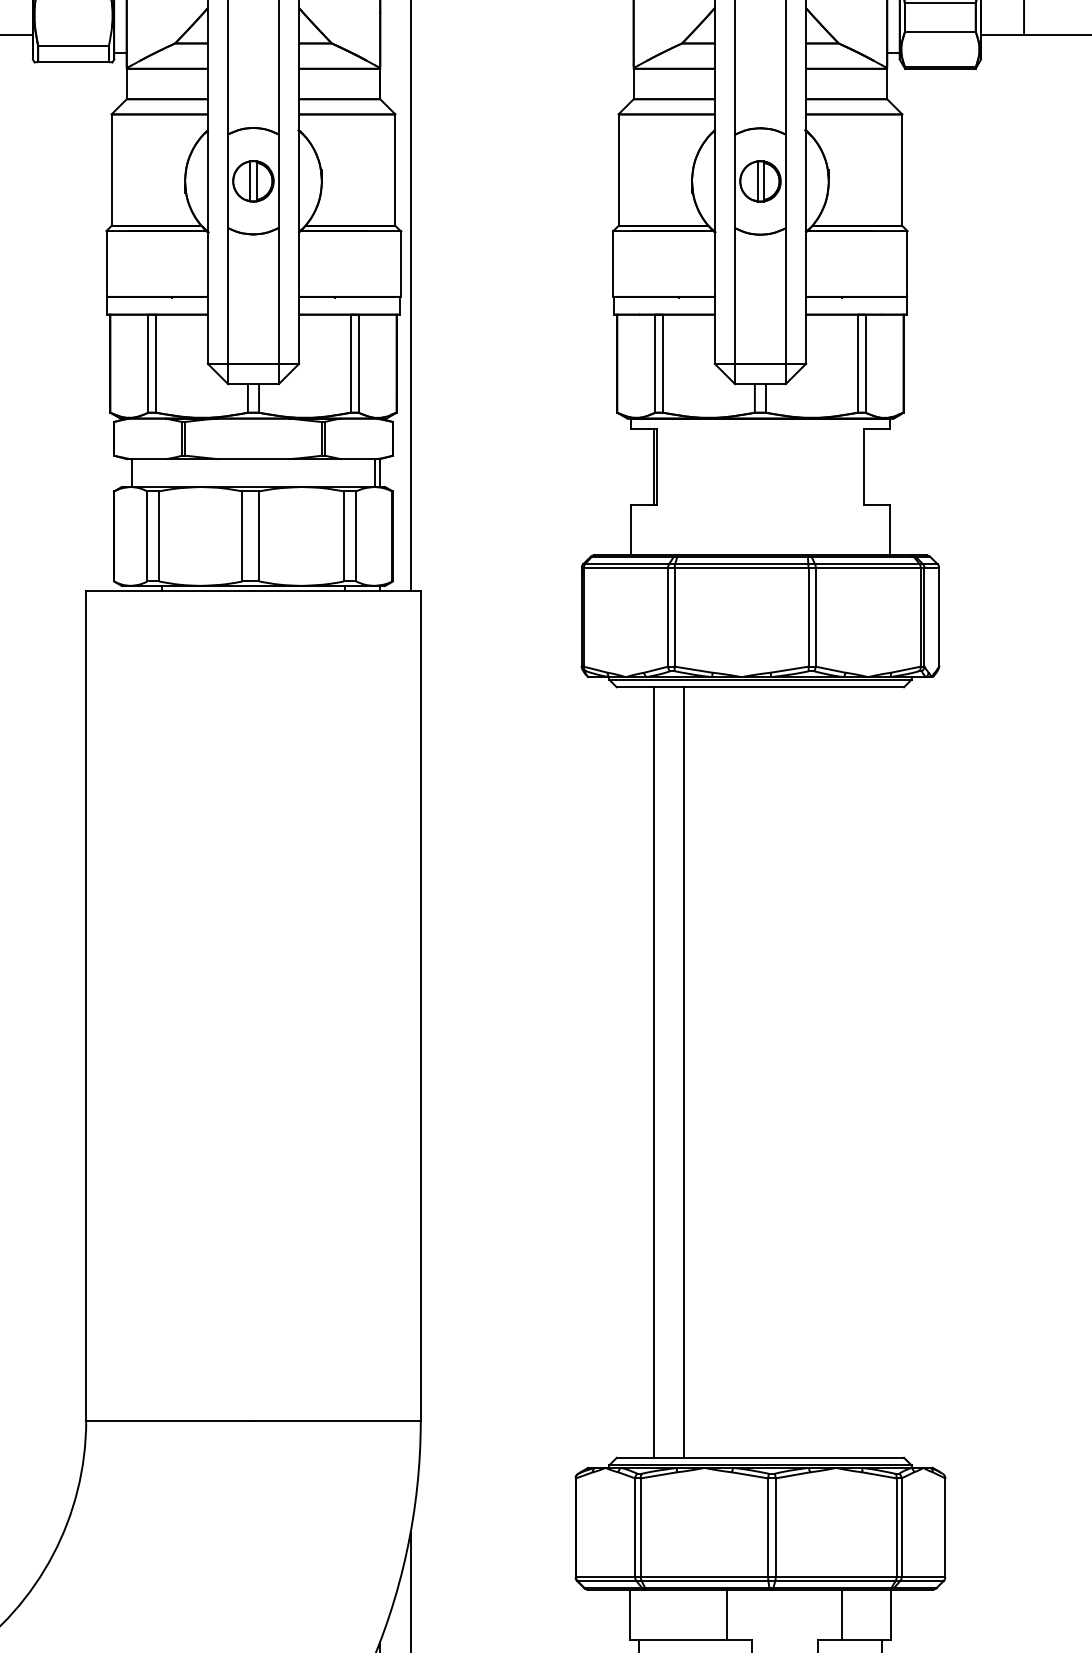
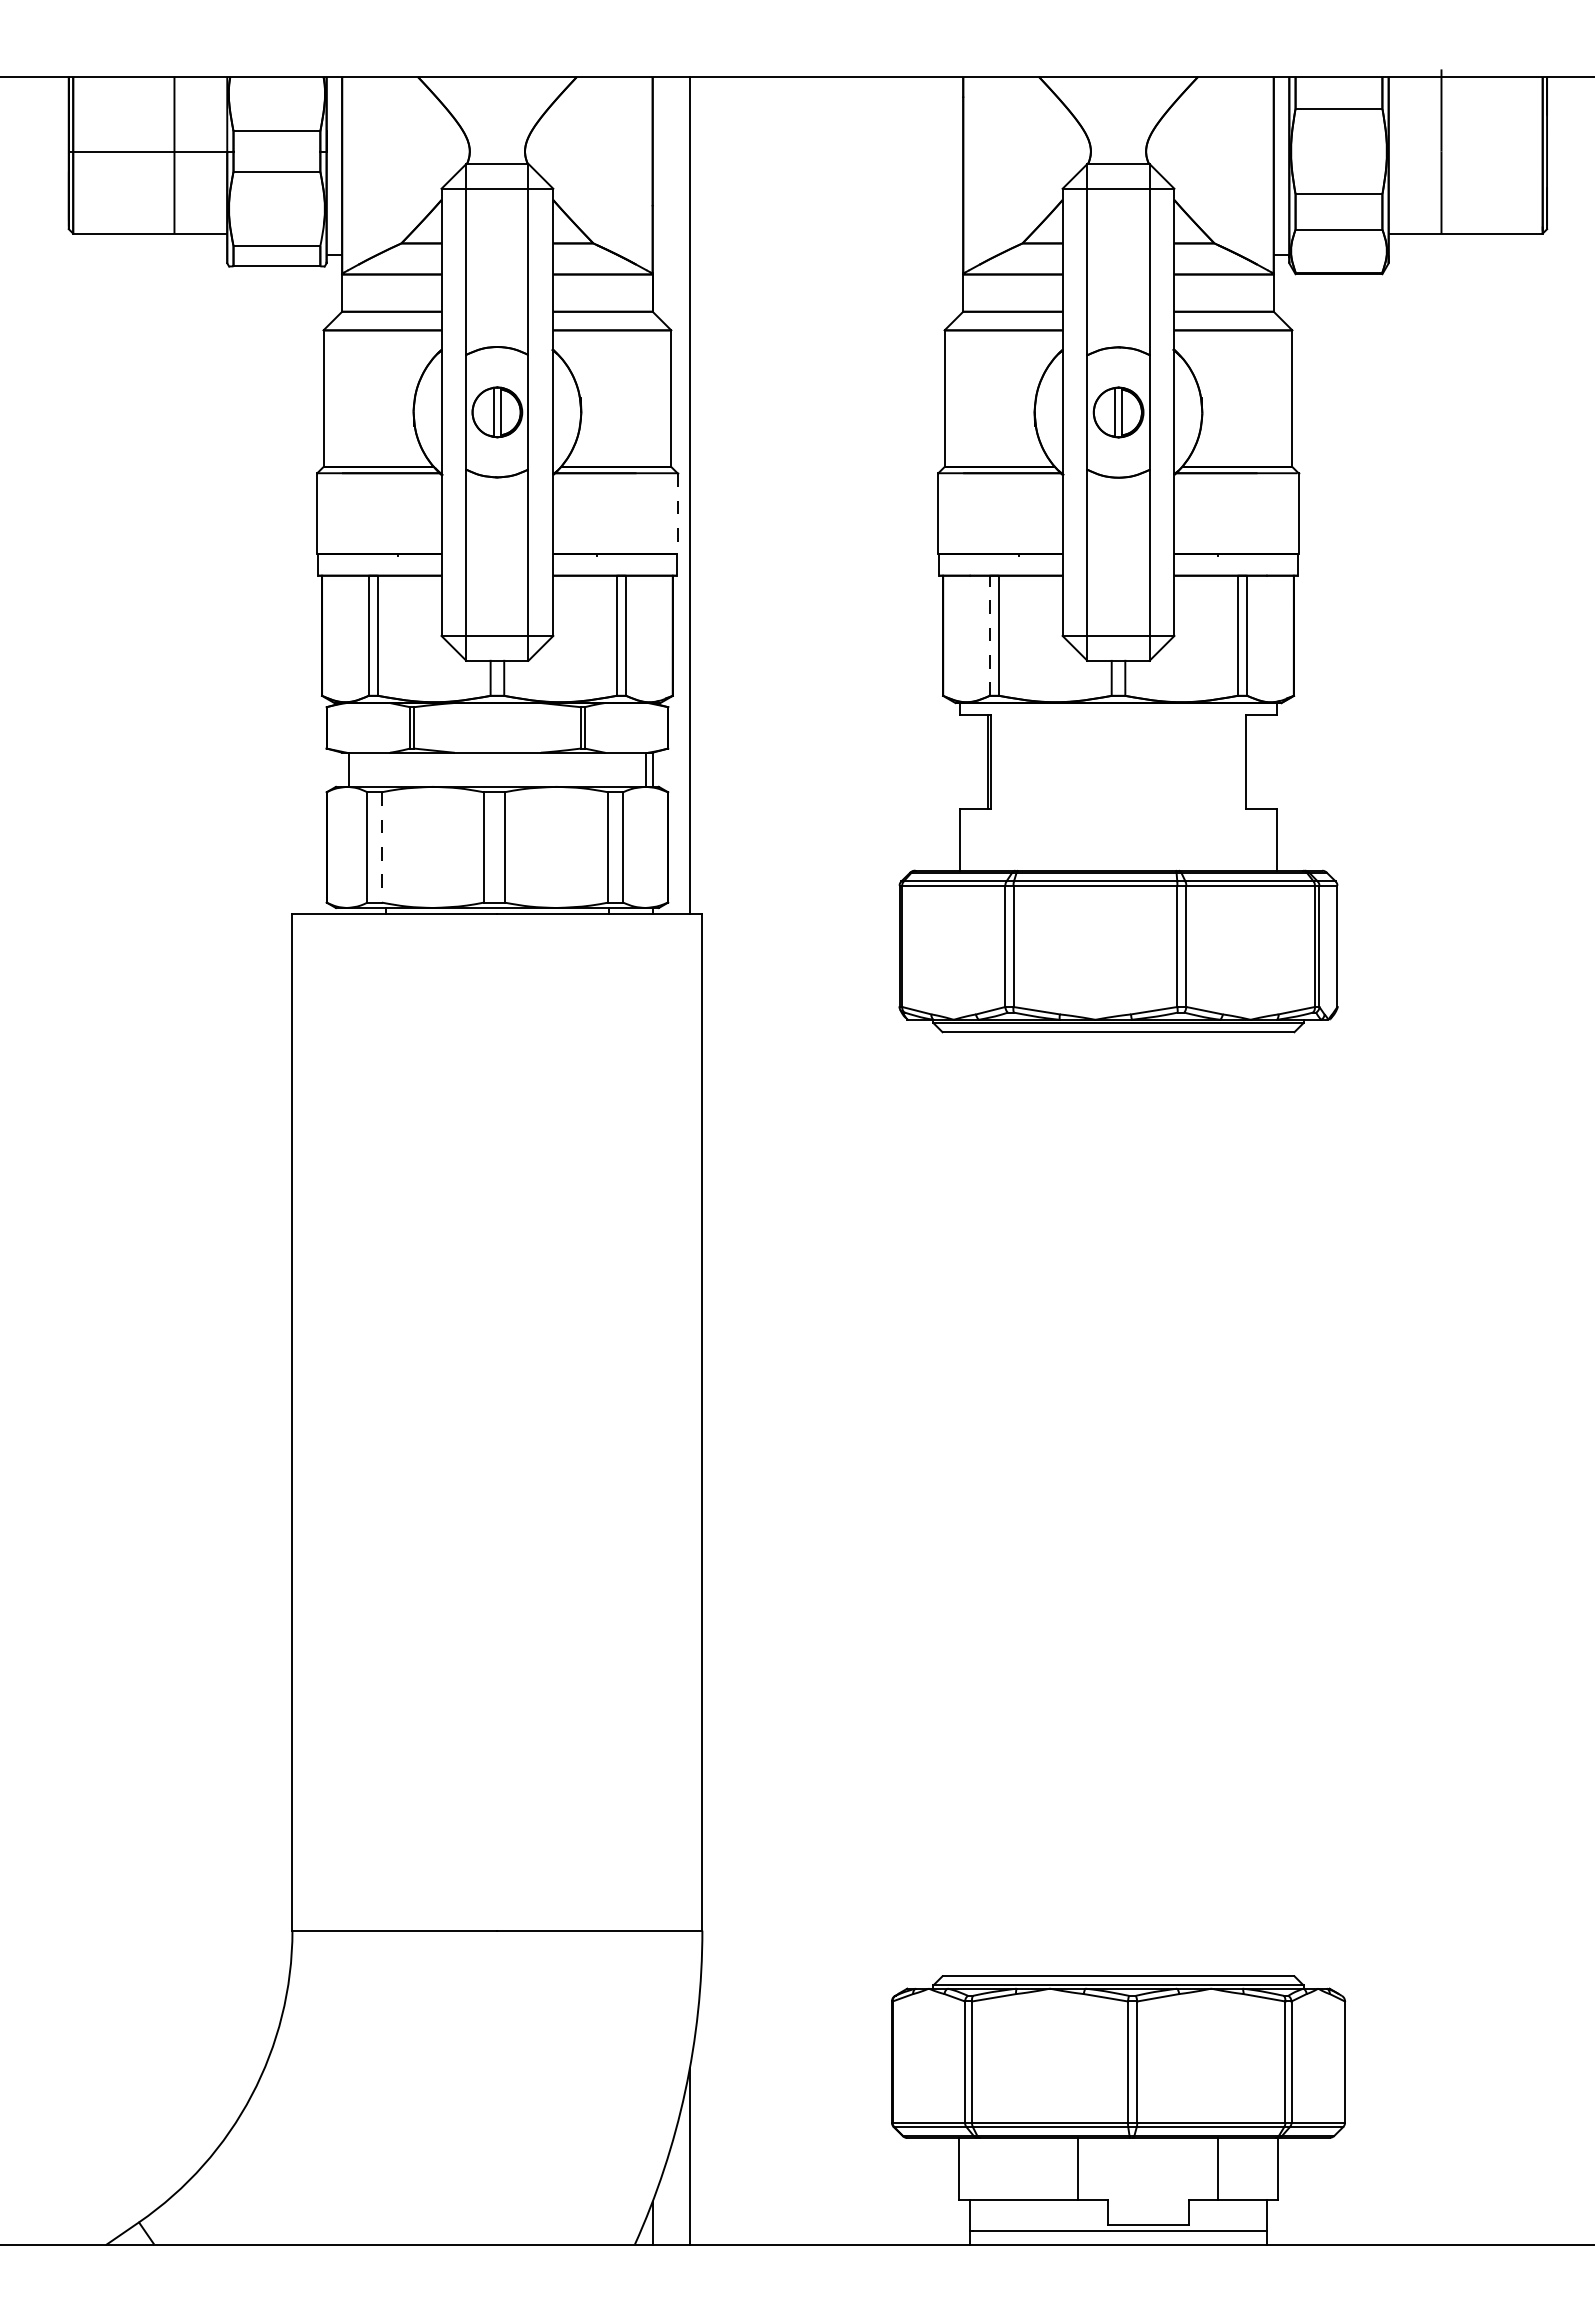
line: (400, 264) -> (677, 514), solid -> dashed
line: (655, 363) -> (989, 635), solid -> dashed
line: (158, 536) -> (381, 847), solid -> dashed
line: (654, 1072) -> (988, 1504), removed
line: (684, 1072) -> (1025, 1504), removed

